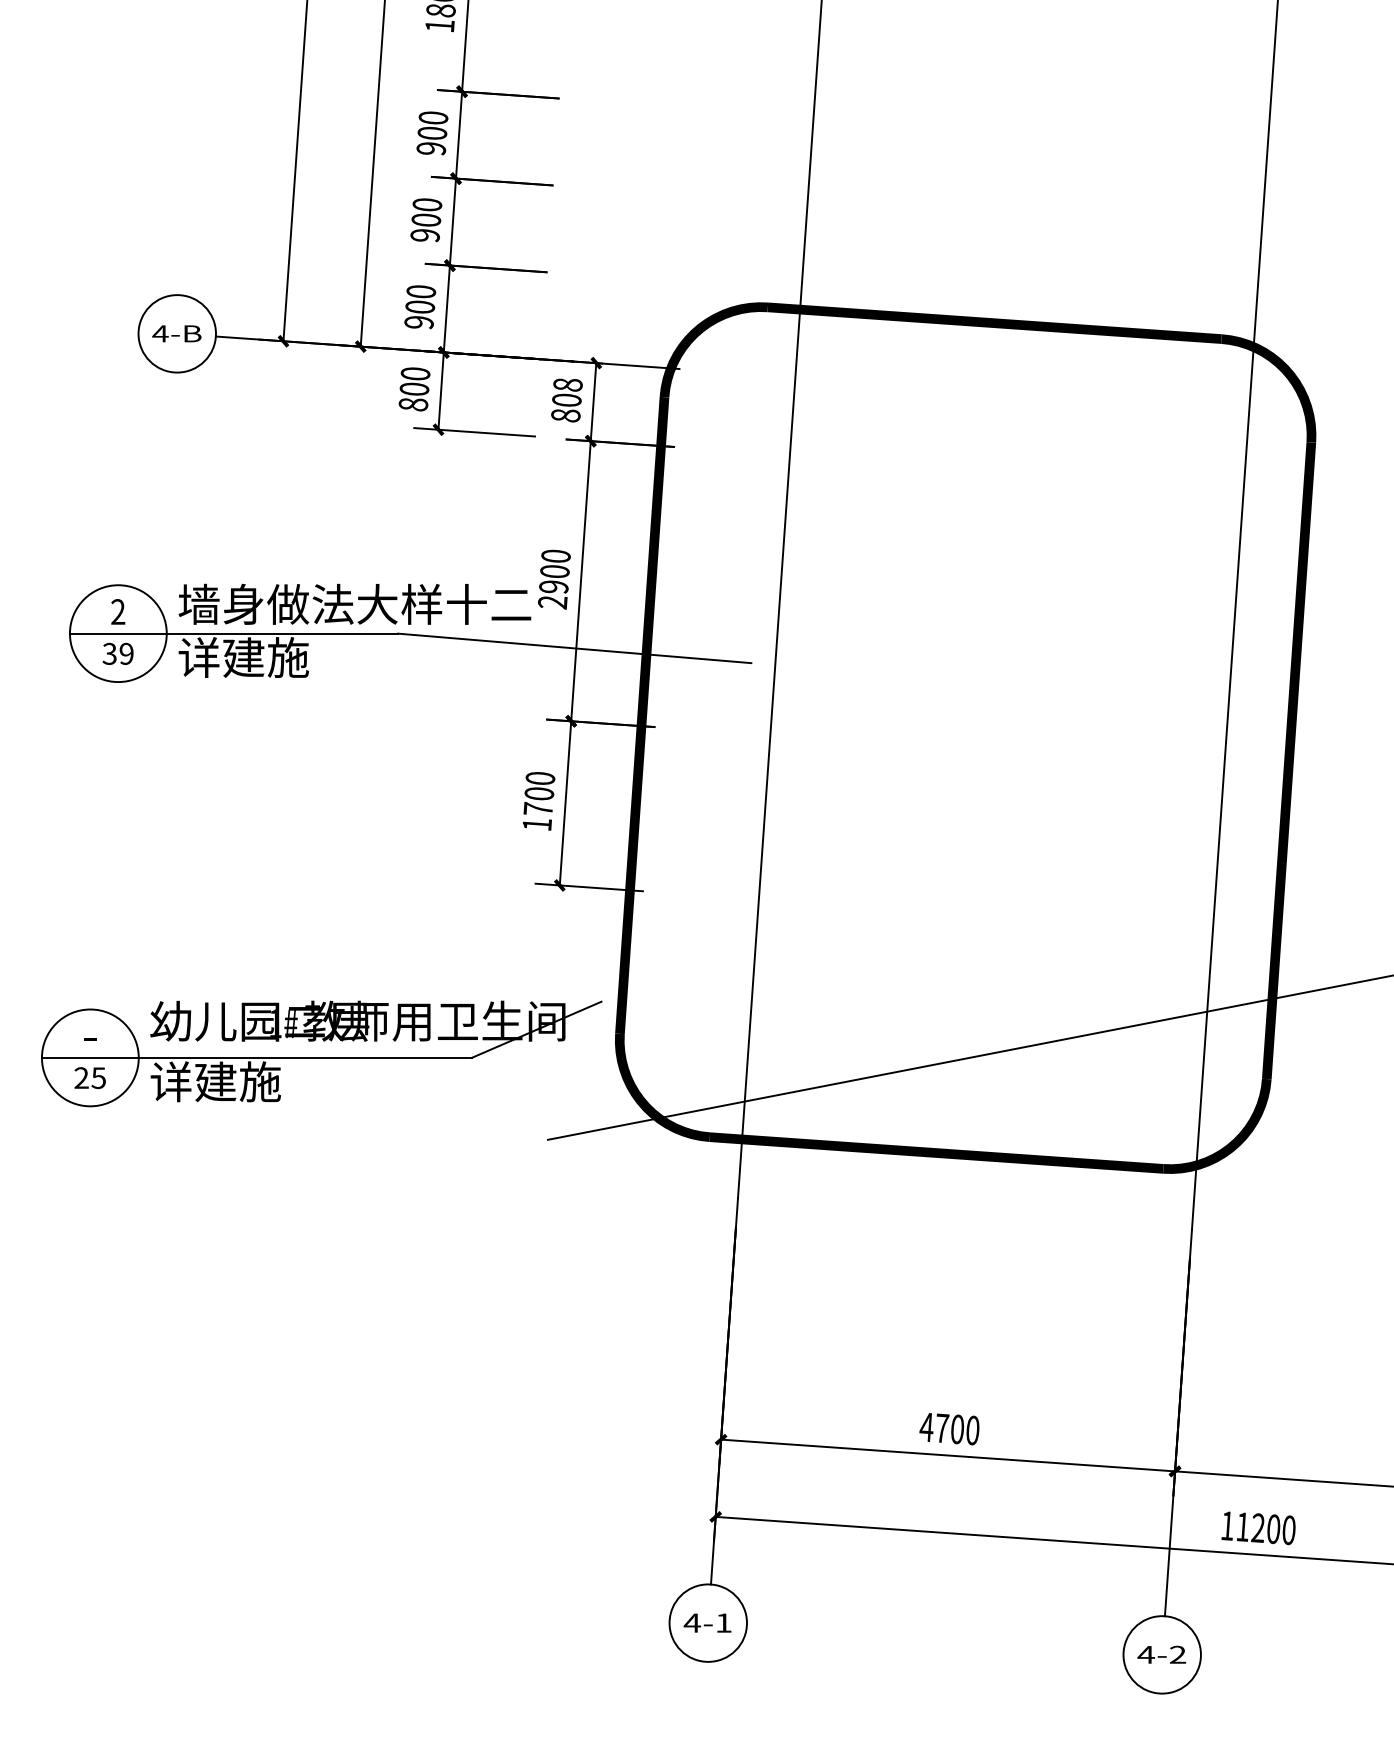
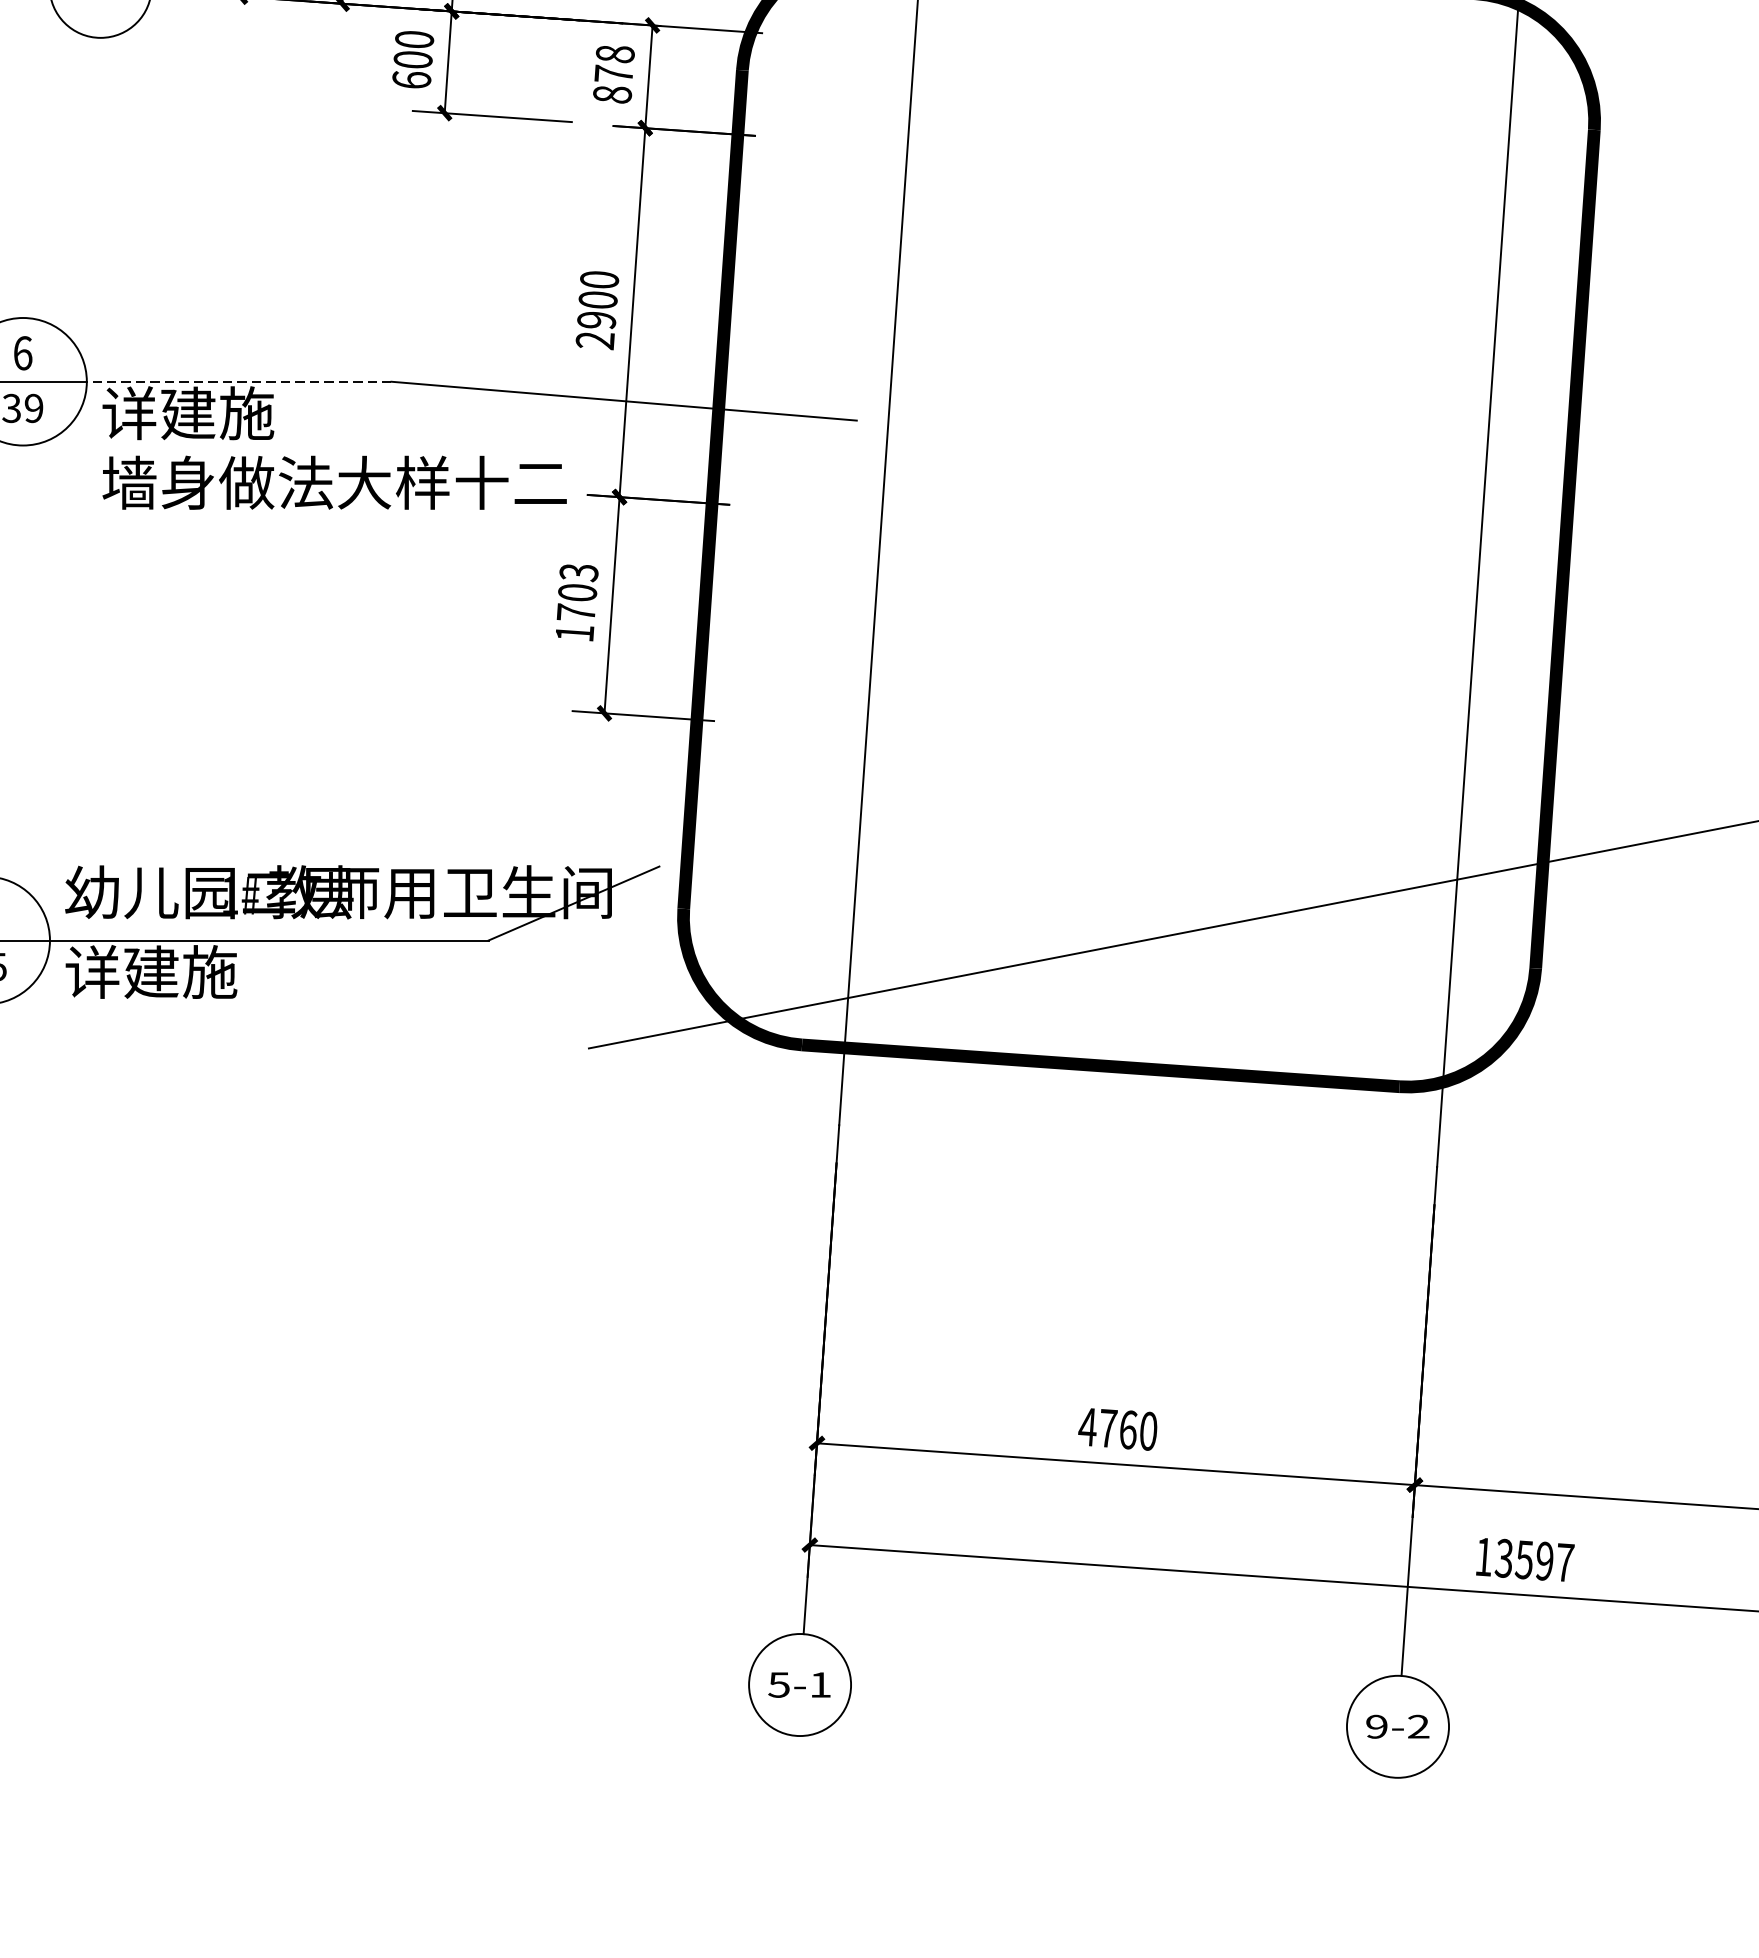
text: (566, 399) -> (613, 73), 808 -> 878
text: (413, 404) -> (411, 79), 800 -> 600
text: (354, 603) -> (334, 481), moved
text: (118, 612) -> (23, 353), 2 -> 6
line: (282, 633) -> (239, 381), solid -> dashed
text: (540, 778) -> (579, 572), 1700 -> 1703
text: (957, 1429) -> (1128, 1429), 4700 -> 4760
text: (1265, 1528) -> (1533, 1560), 11200 -> 13597
text: (692, 1622) -> (779, 1684), 4-1 -> 5-1
text: (1145, 1654) -> (1375, 1726), 4-2 -> 9-2

